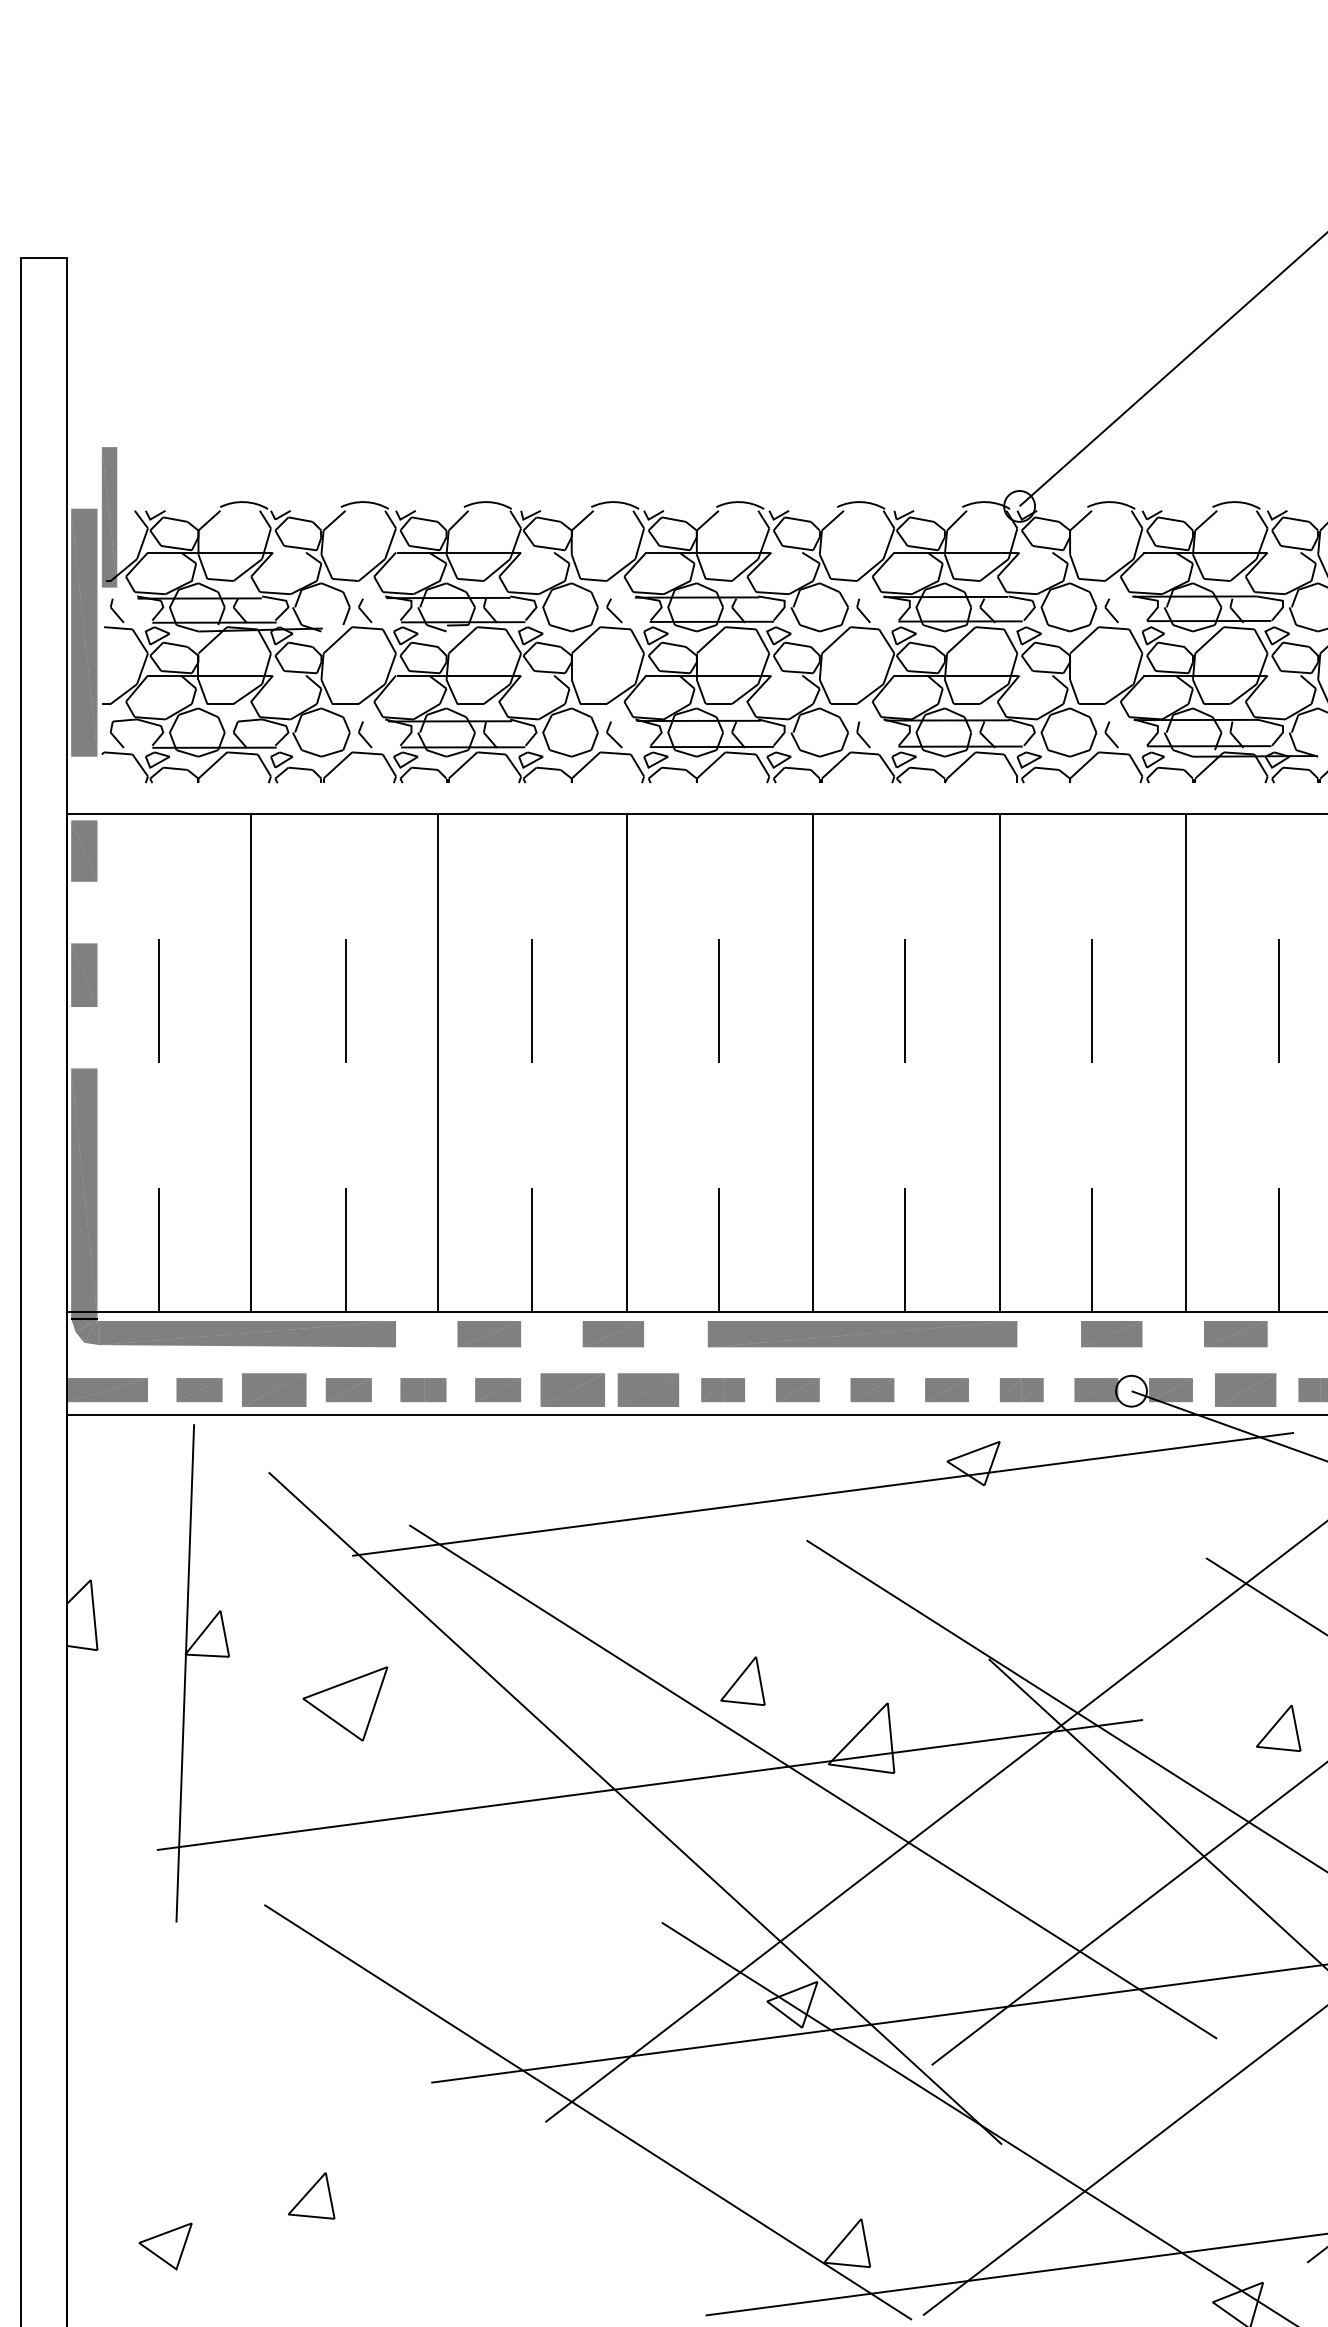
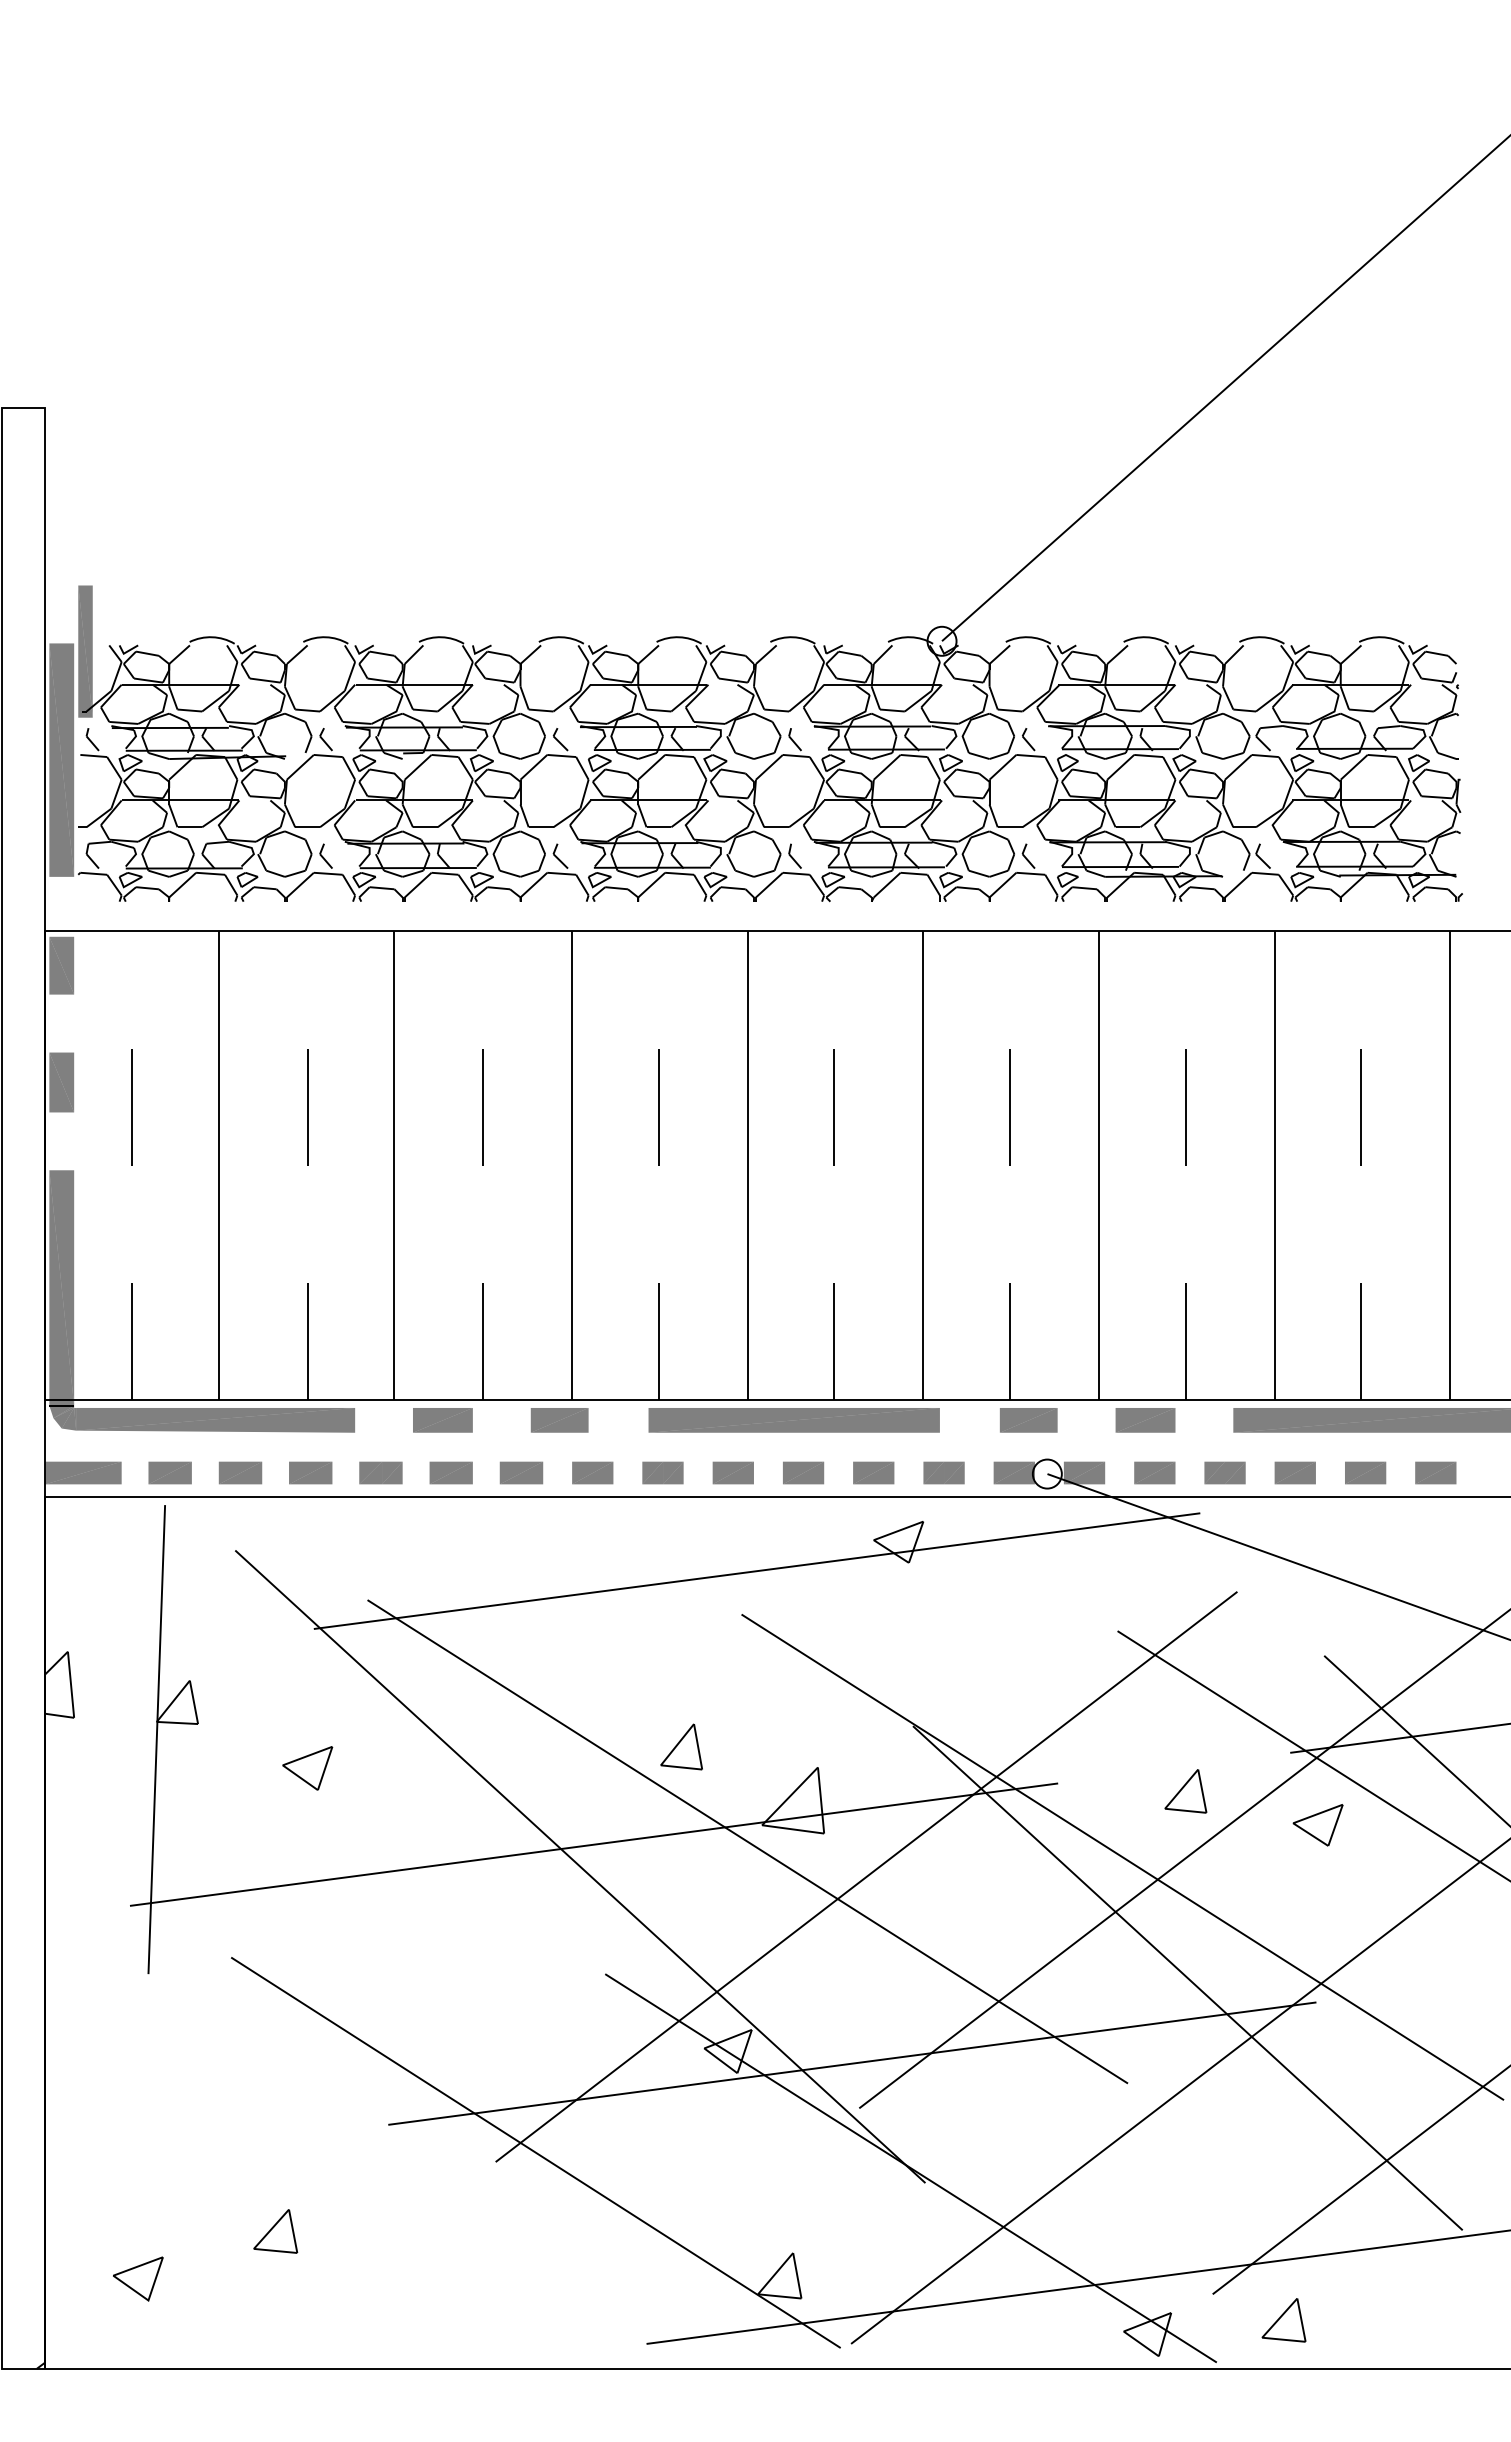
part: (274, 1389) -> (240, 1472), size x0.71
part: (572, 1389) -> (521, 1472), size x0.71
part: (648, 1389) -> (592, 1472), size x0.71
part: (1245, 1389) -> (1154, 1472), size x0.71
part: (345, 1704) -> (307, 1768), size x0.62

